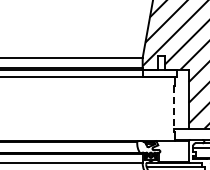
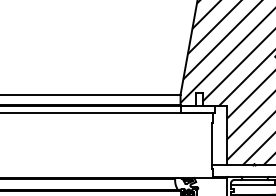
line: (173, 109) -> (211, 146), dashed -> solid

